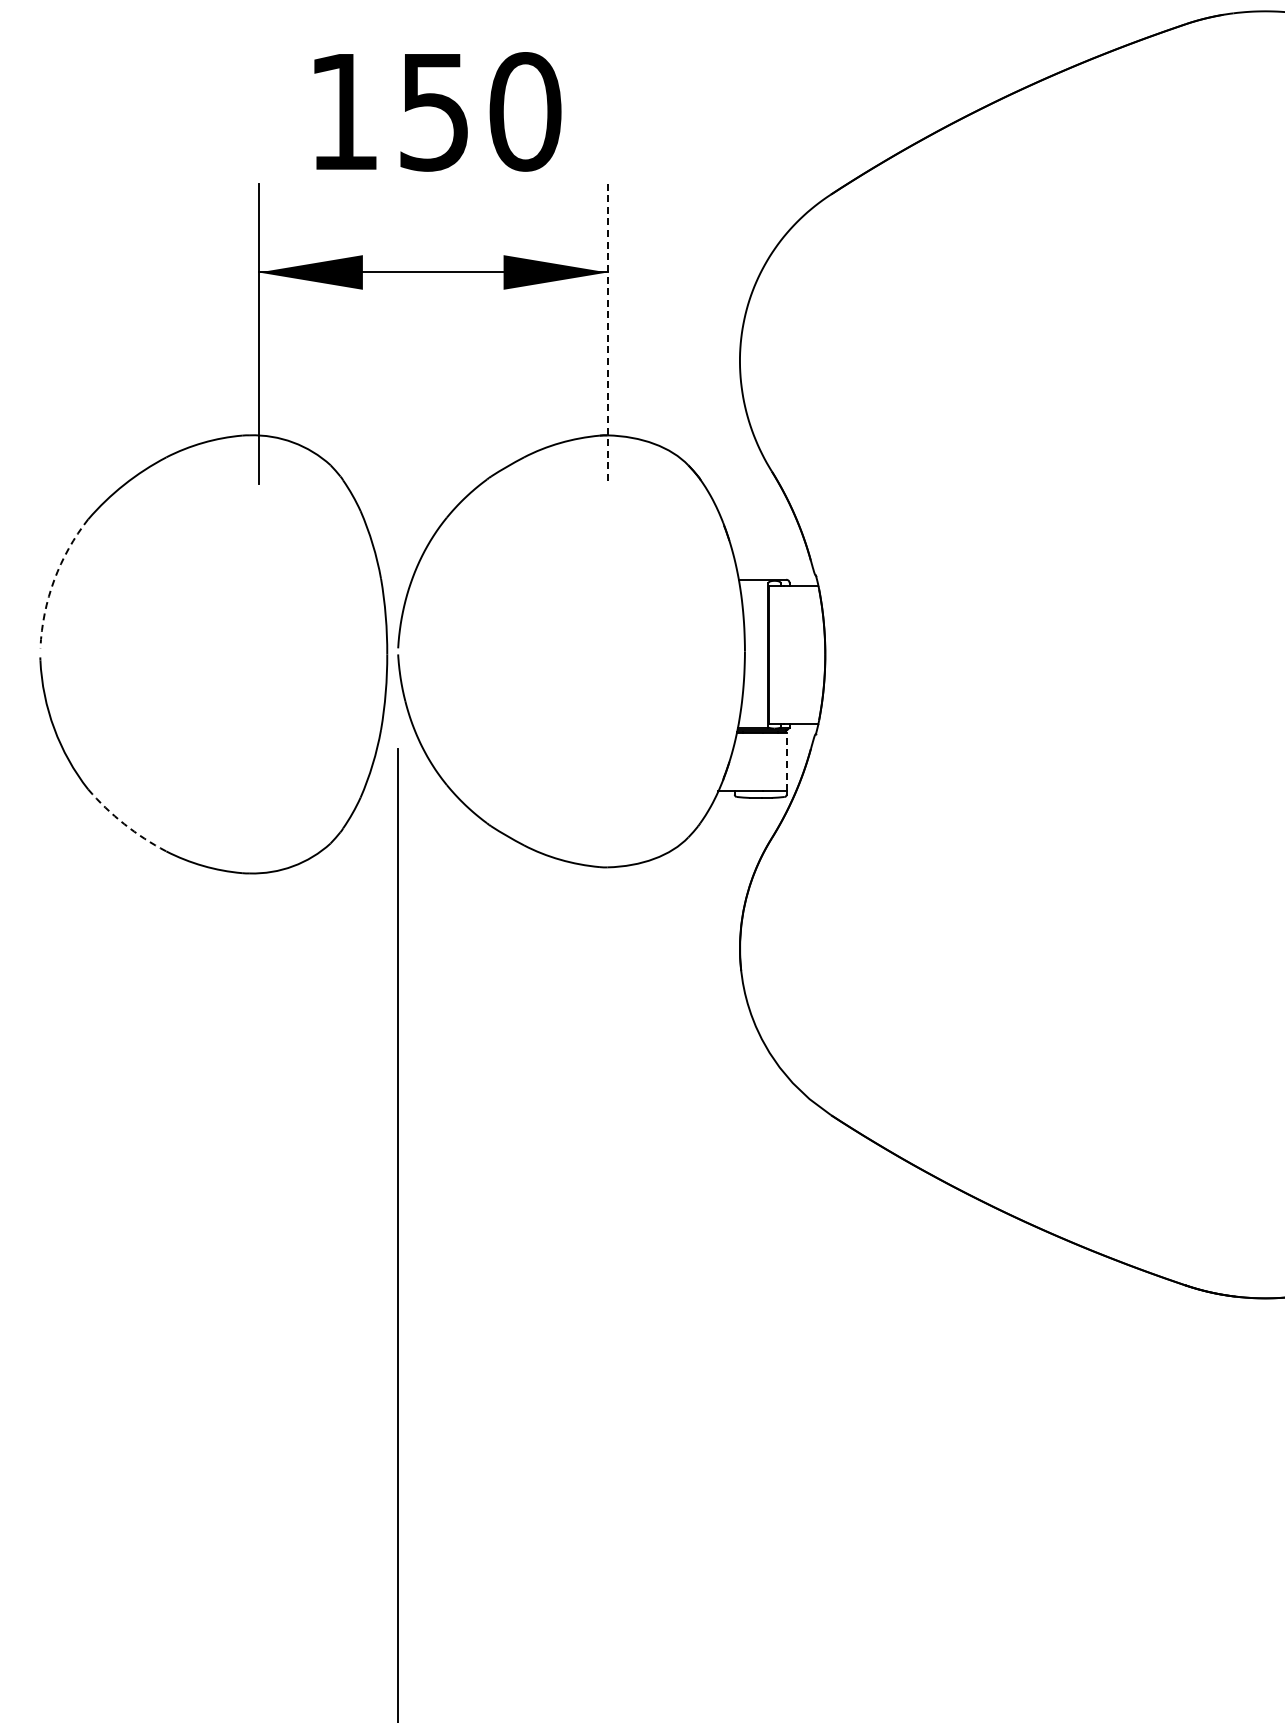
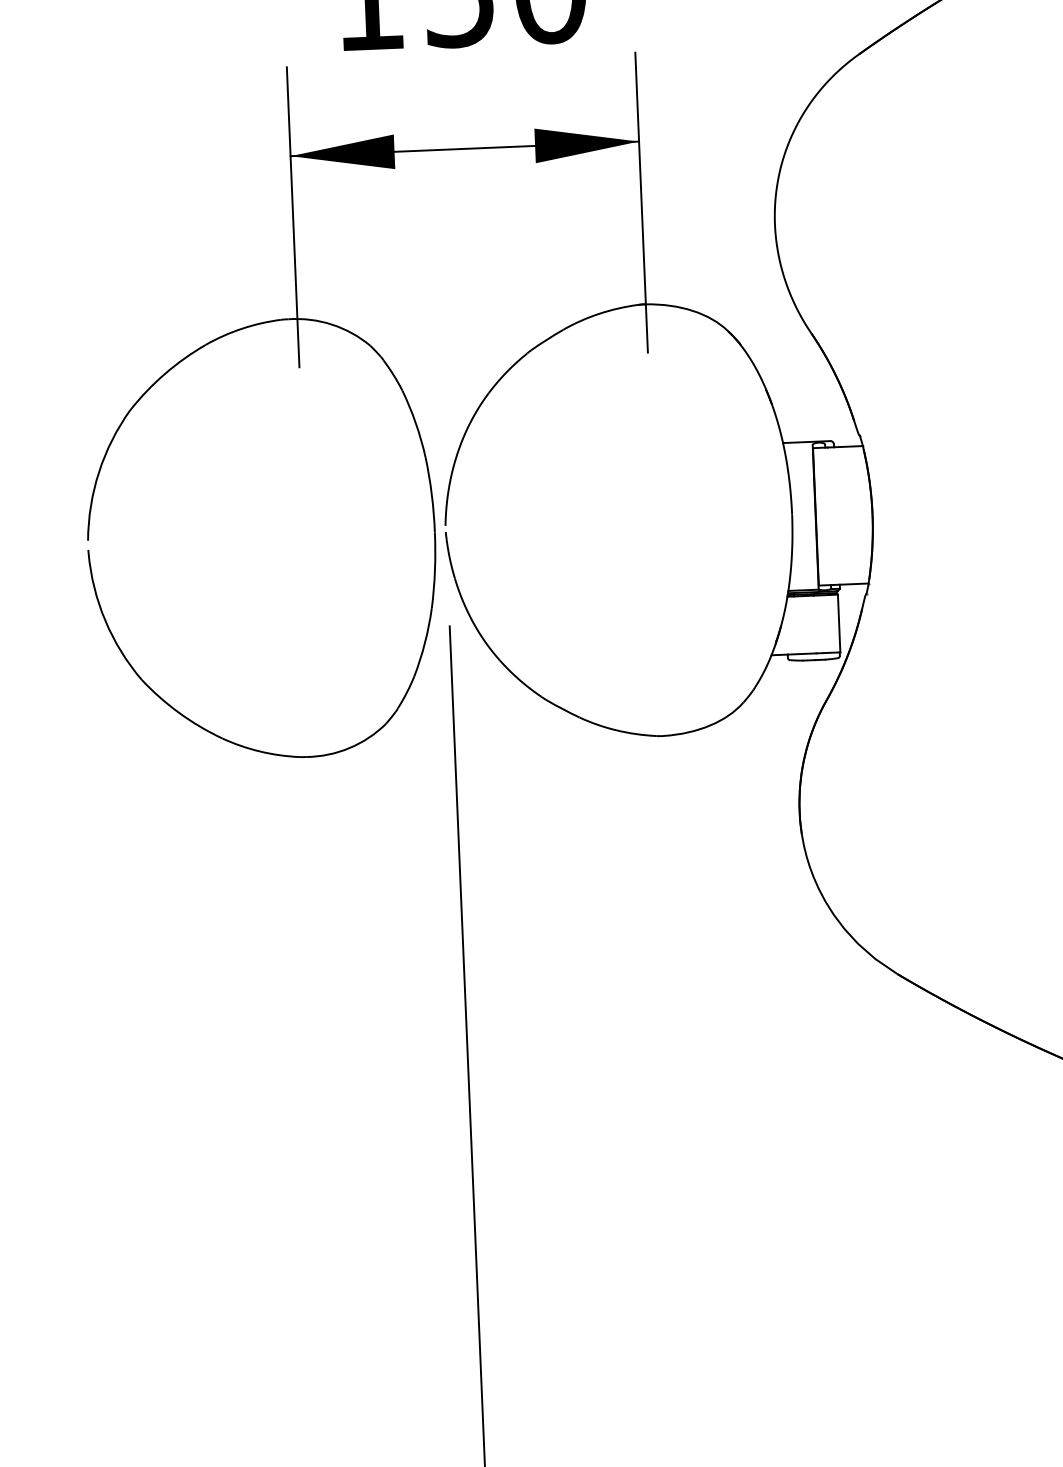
line: (607, 334) -> (641, 203), dashed -> solid
arc: (54, 580) -> (99, 472), dashed -> solid
line: (787, 762) -> (839, 623), dashed -> solid
arc: (124, 824) -> (179, 713), dashed -> solid

